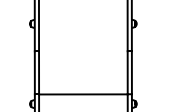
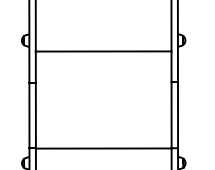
line: (83, 30) -> (103, 50), added

